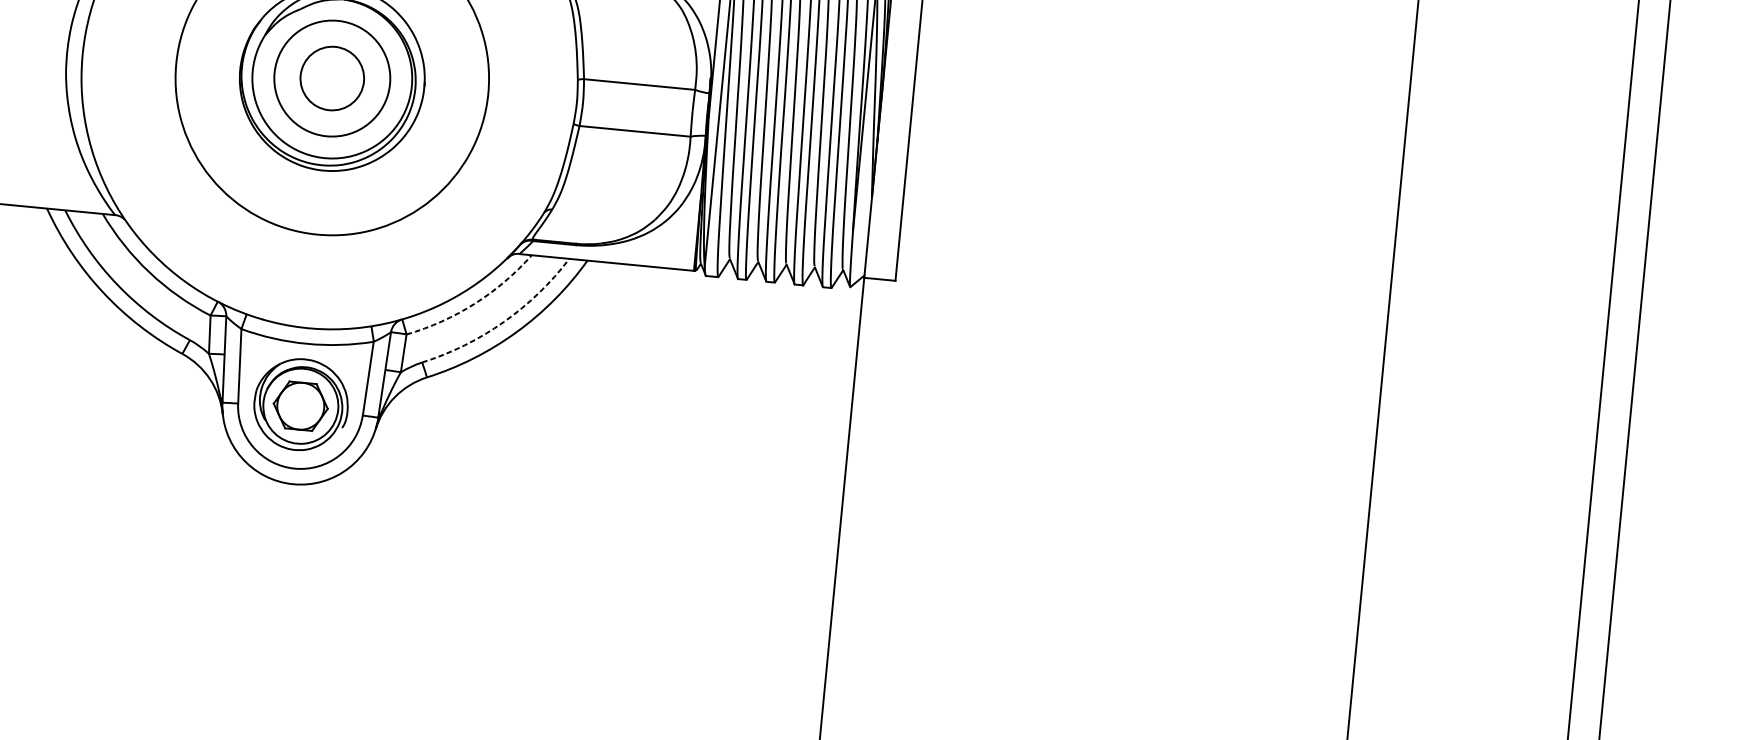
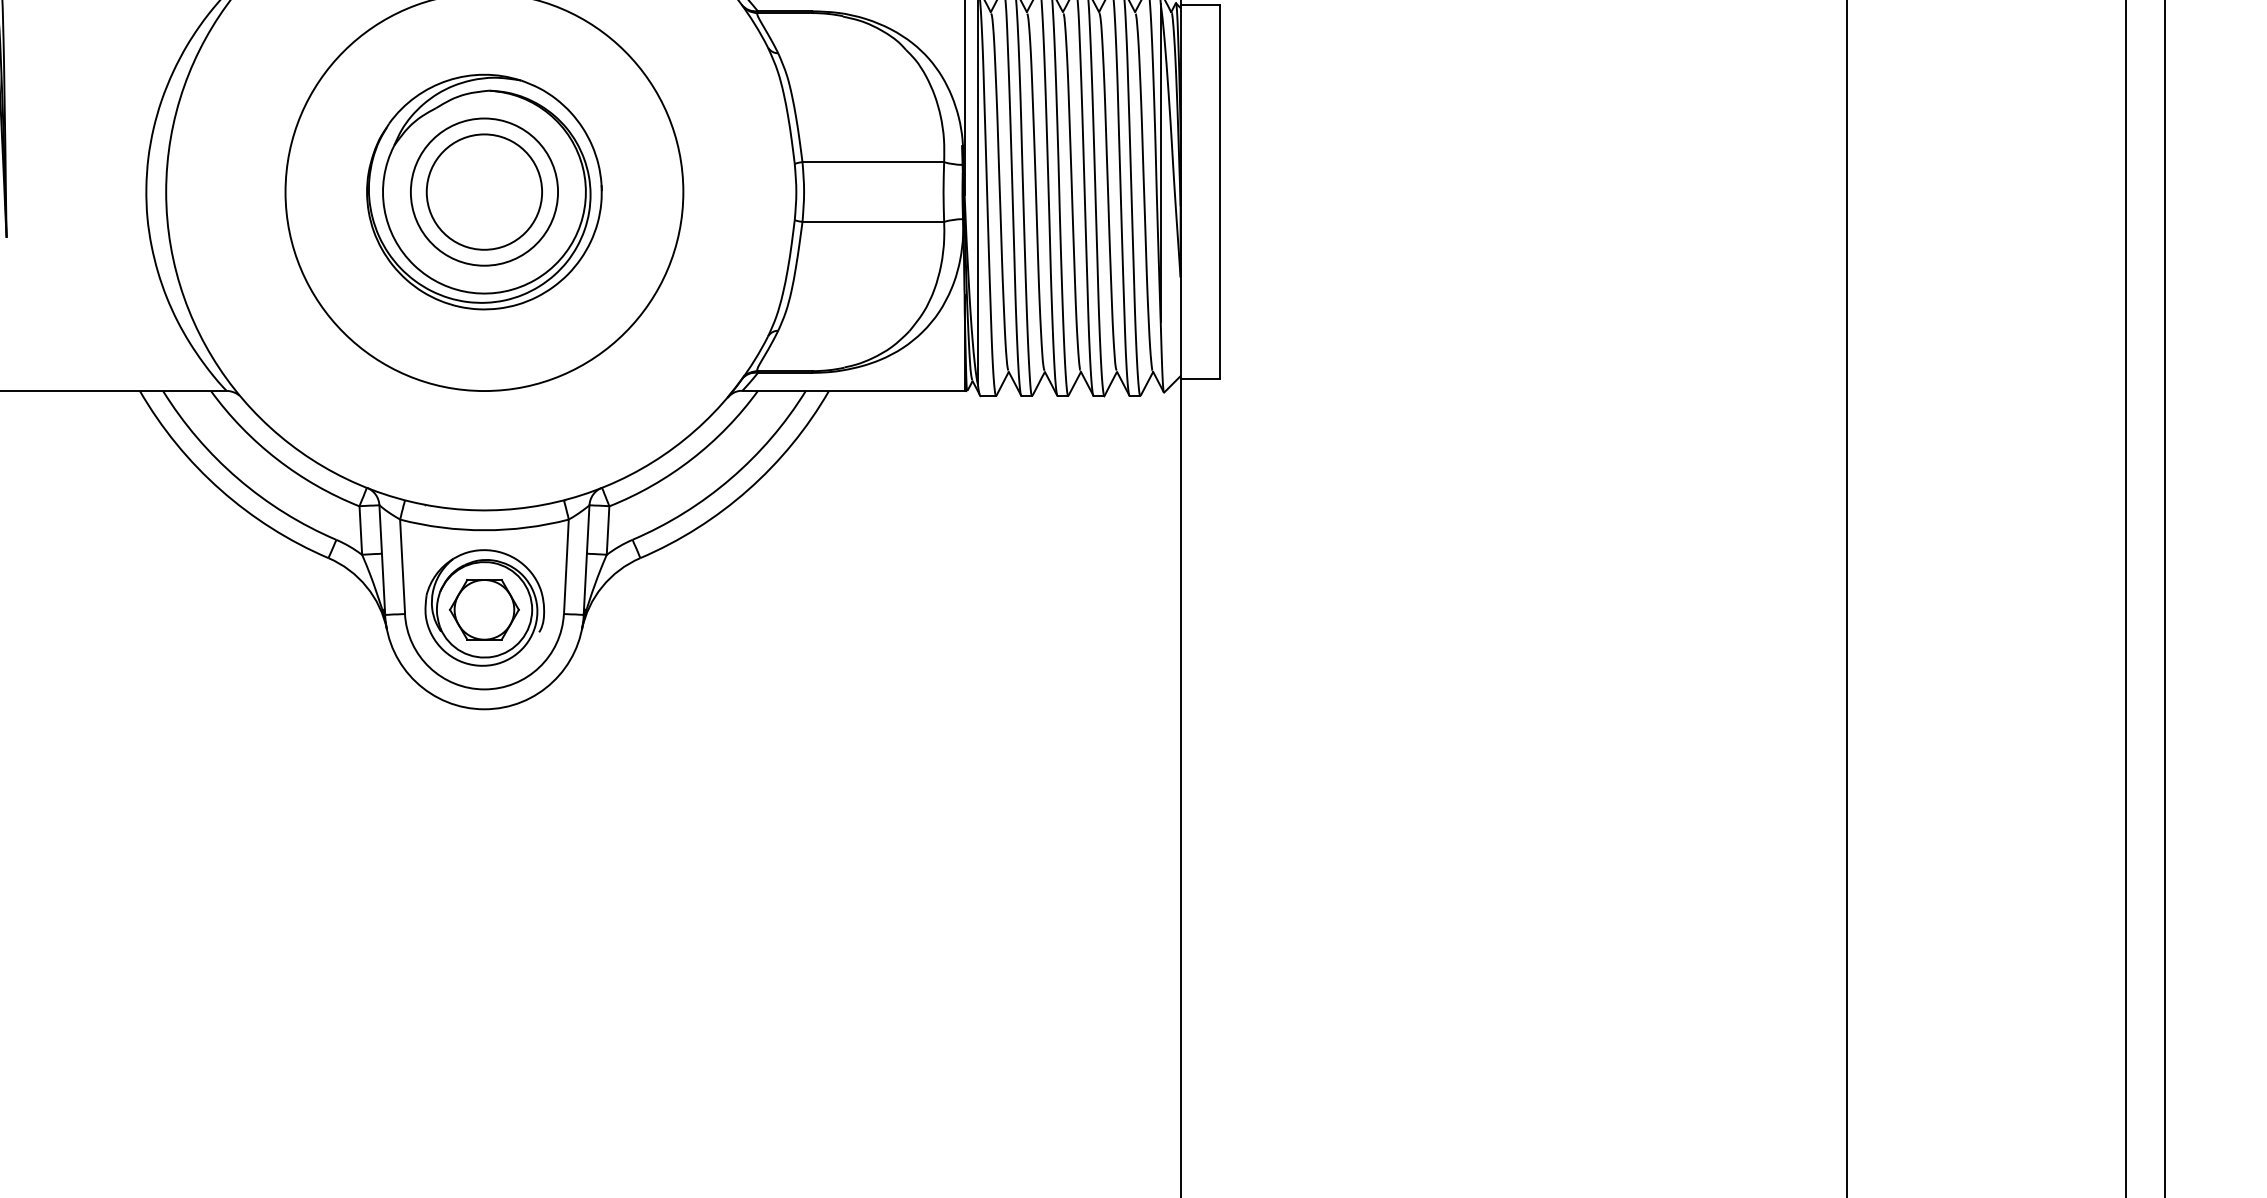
circle: (332, 78) -> (484, 191), size x1.43
arc: (474, 303) -> (691, 459), dashed -> solid
arc: (503, 321) -> (730, 478), dashed -> solid

